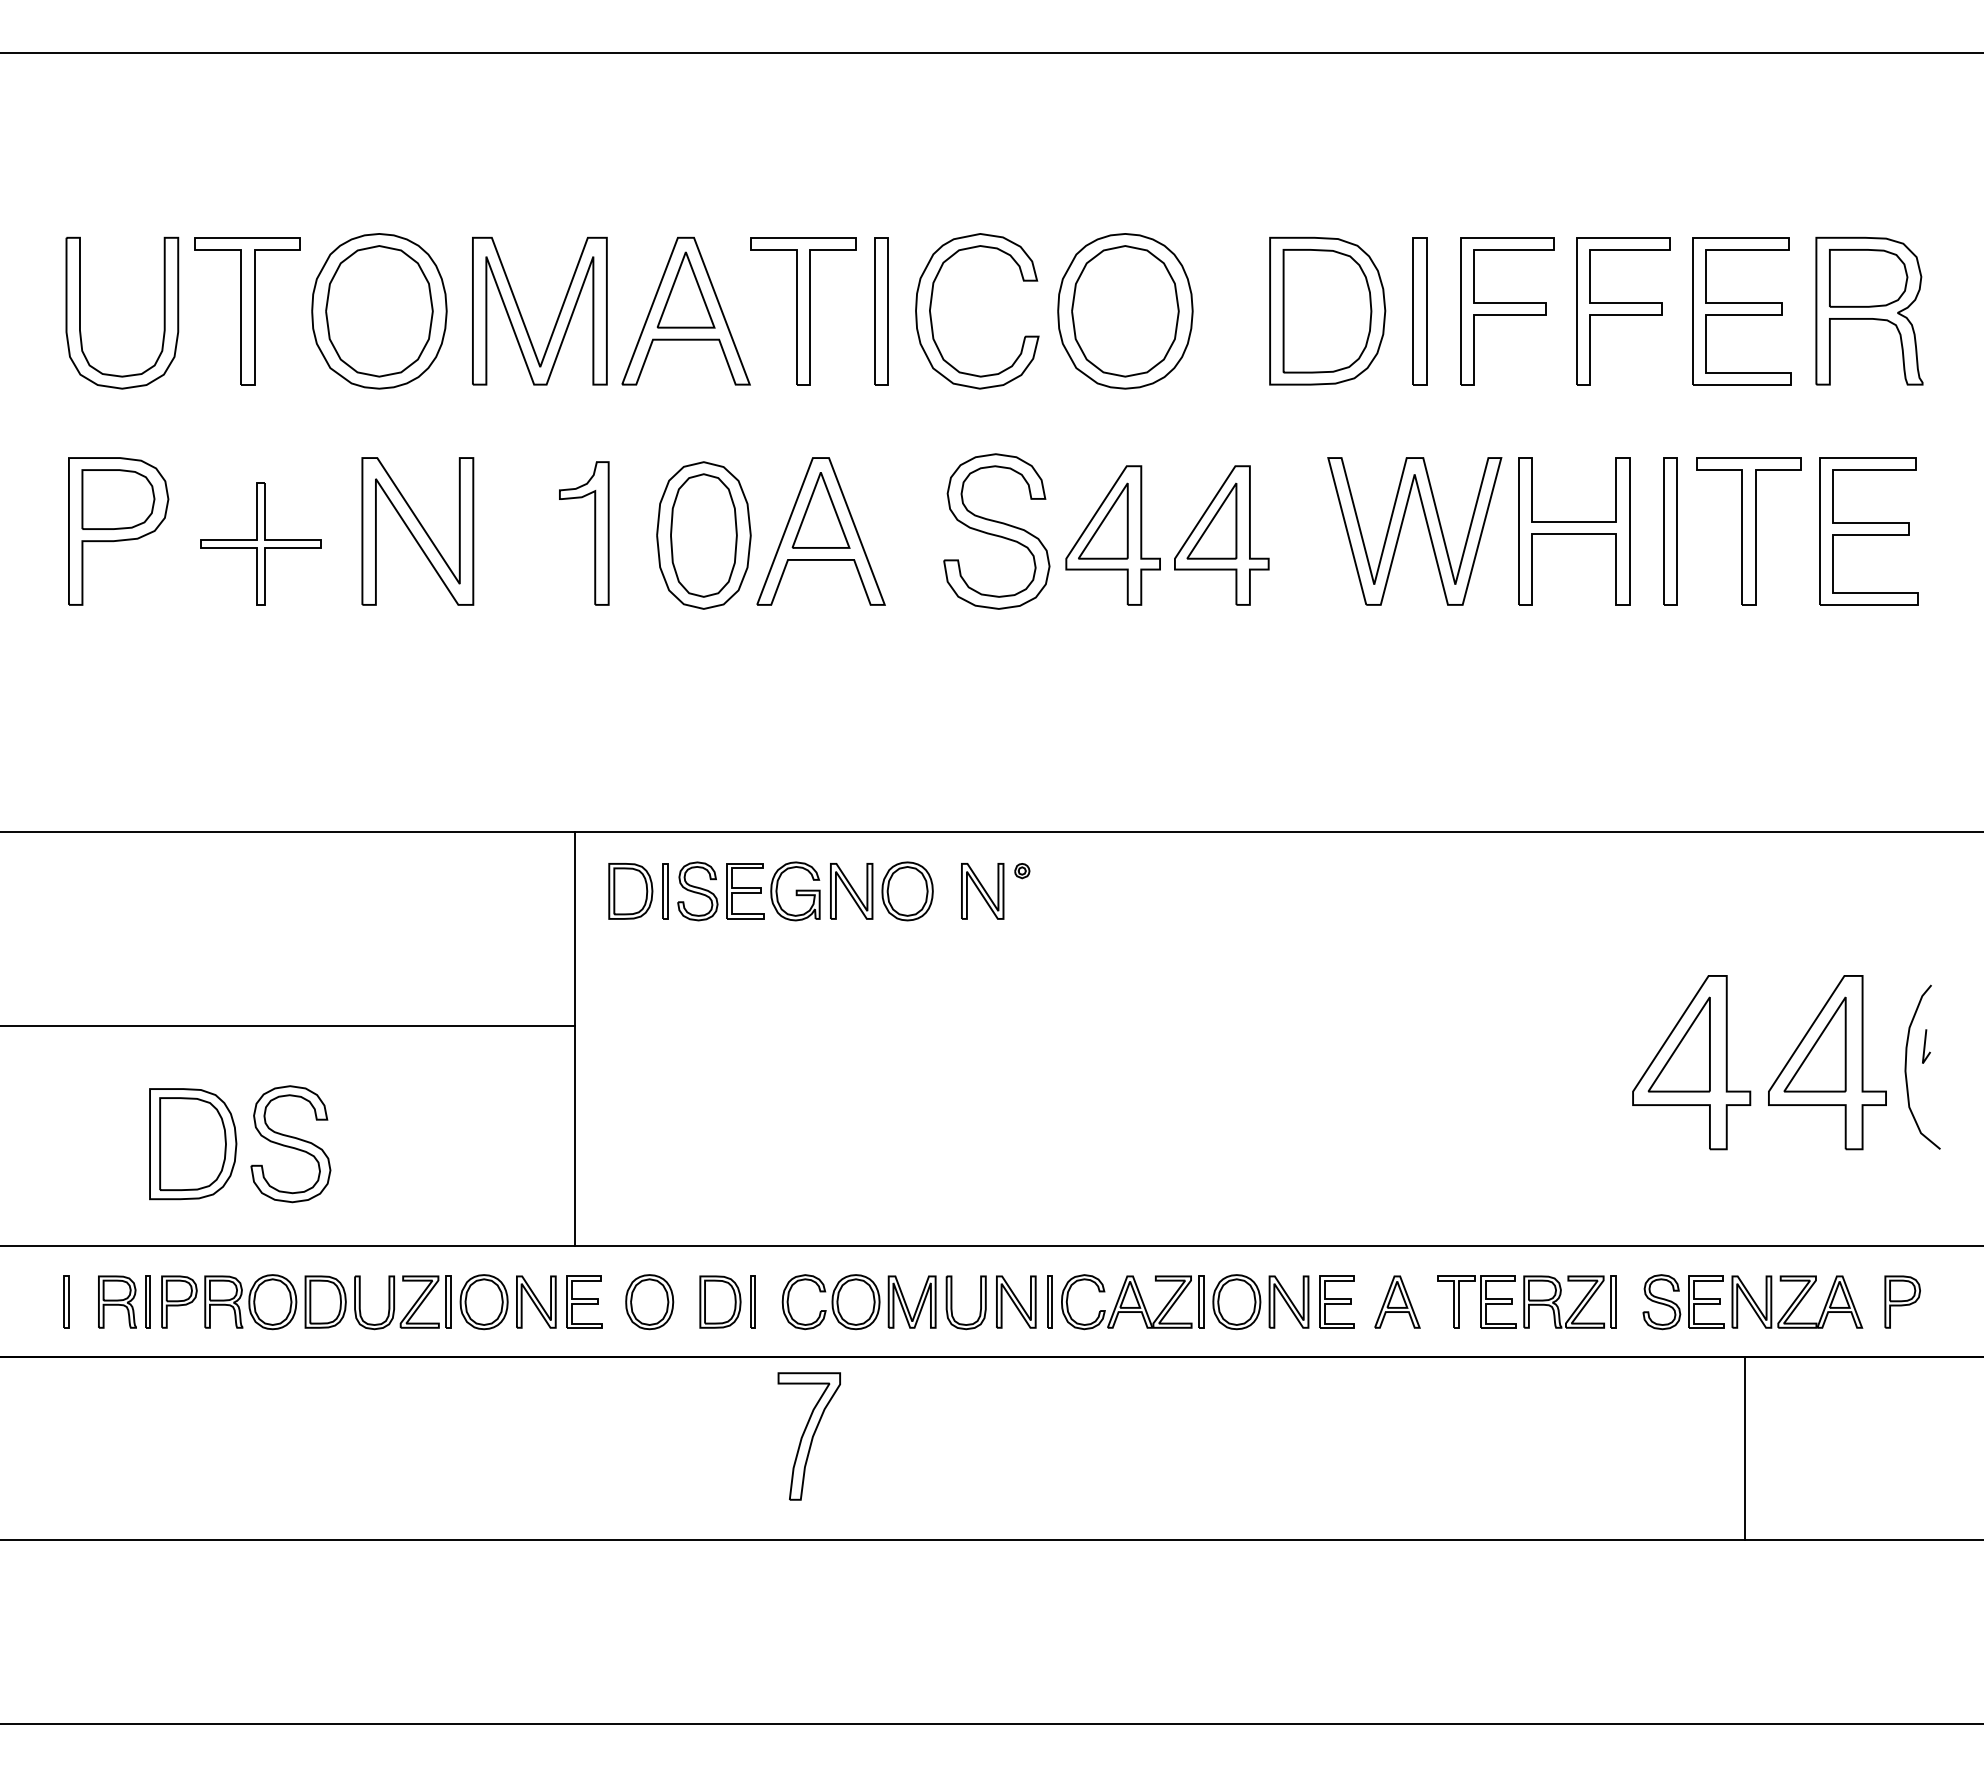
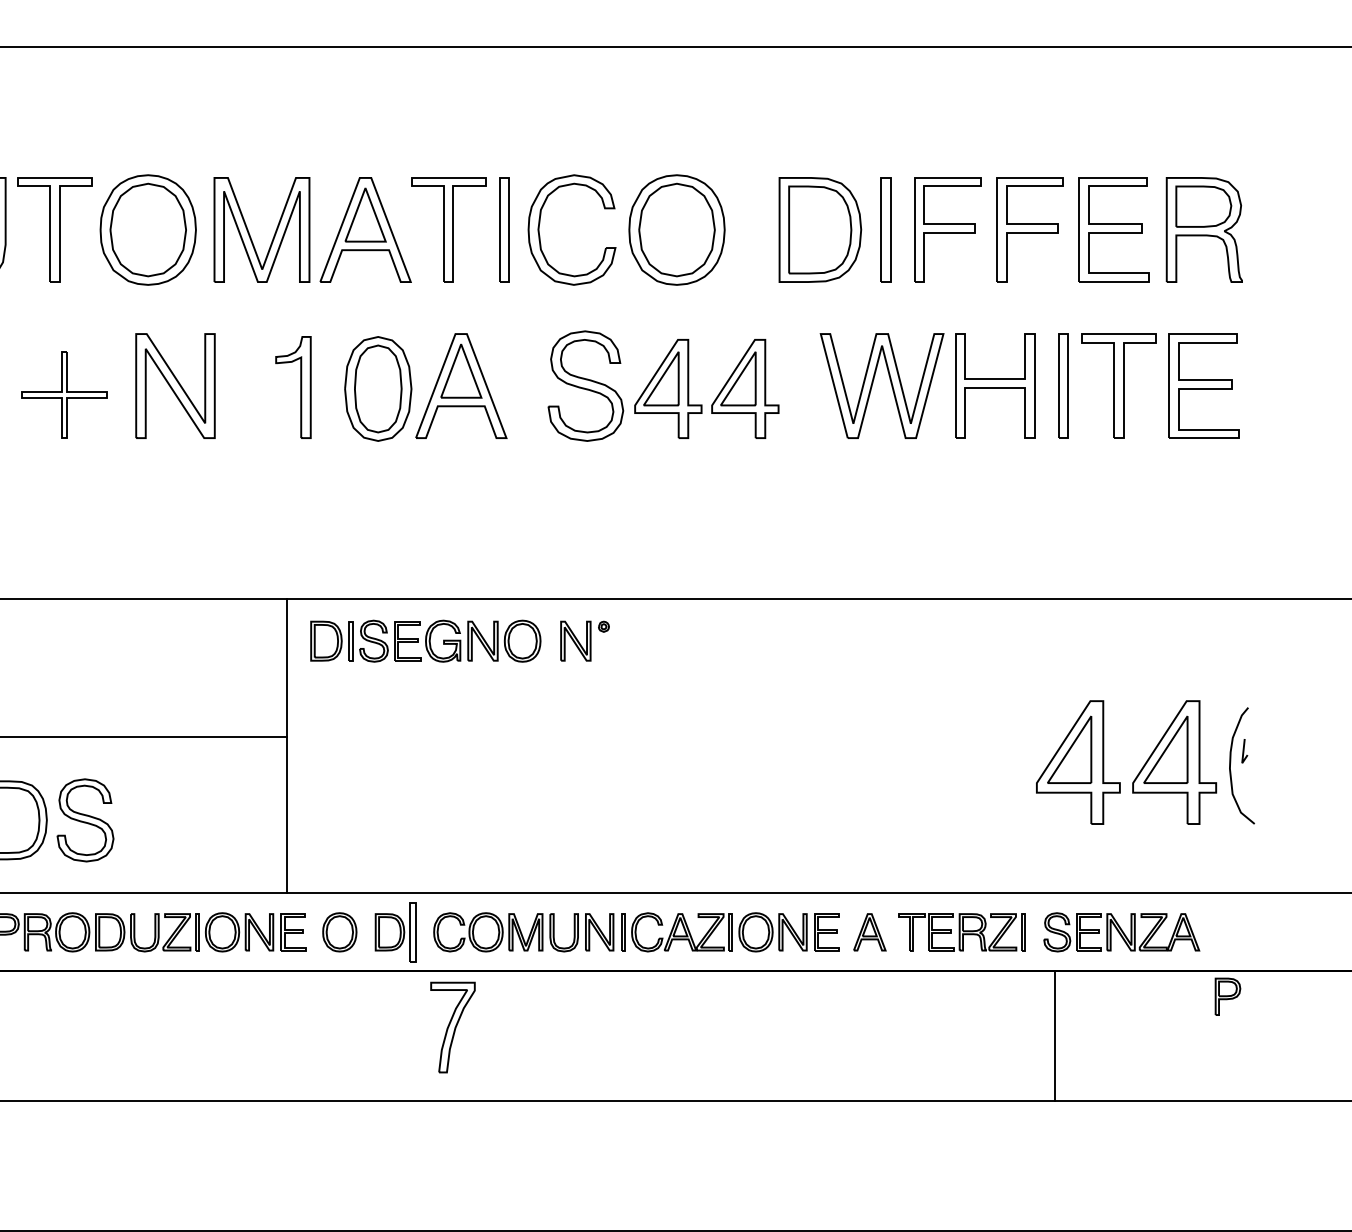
part: (752, 1301) -> (412, 931), size x1.6
part: (1902, 1301) -> (1227, 996), moved
line: (1744, 1448) -> (1054, 1036), moved

